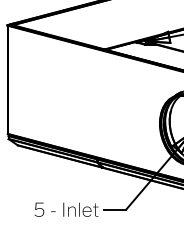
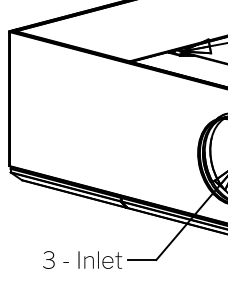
text: (39, 208) -> (48, 258), 5 -> 3

